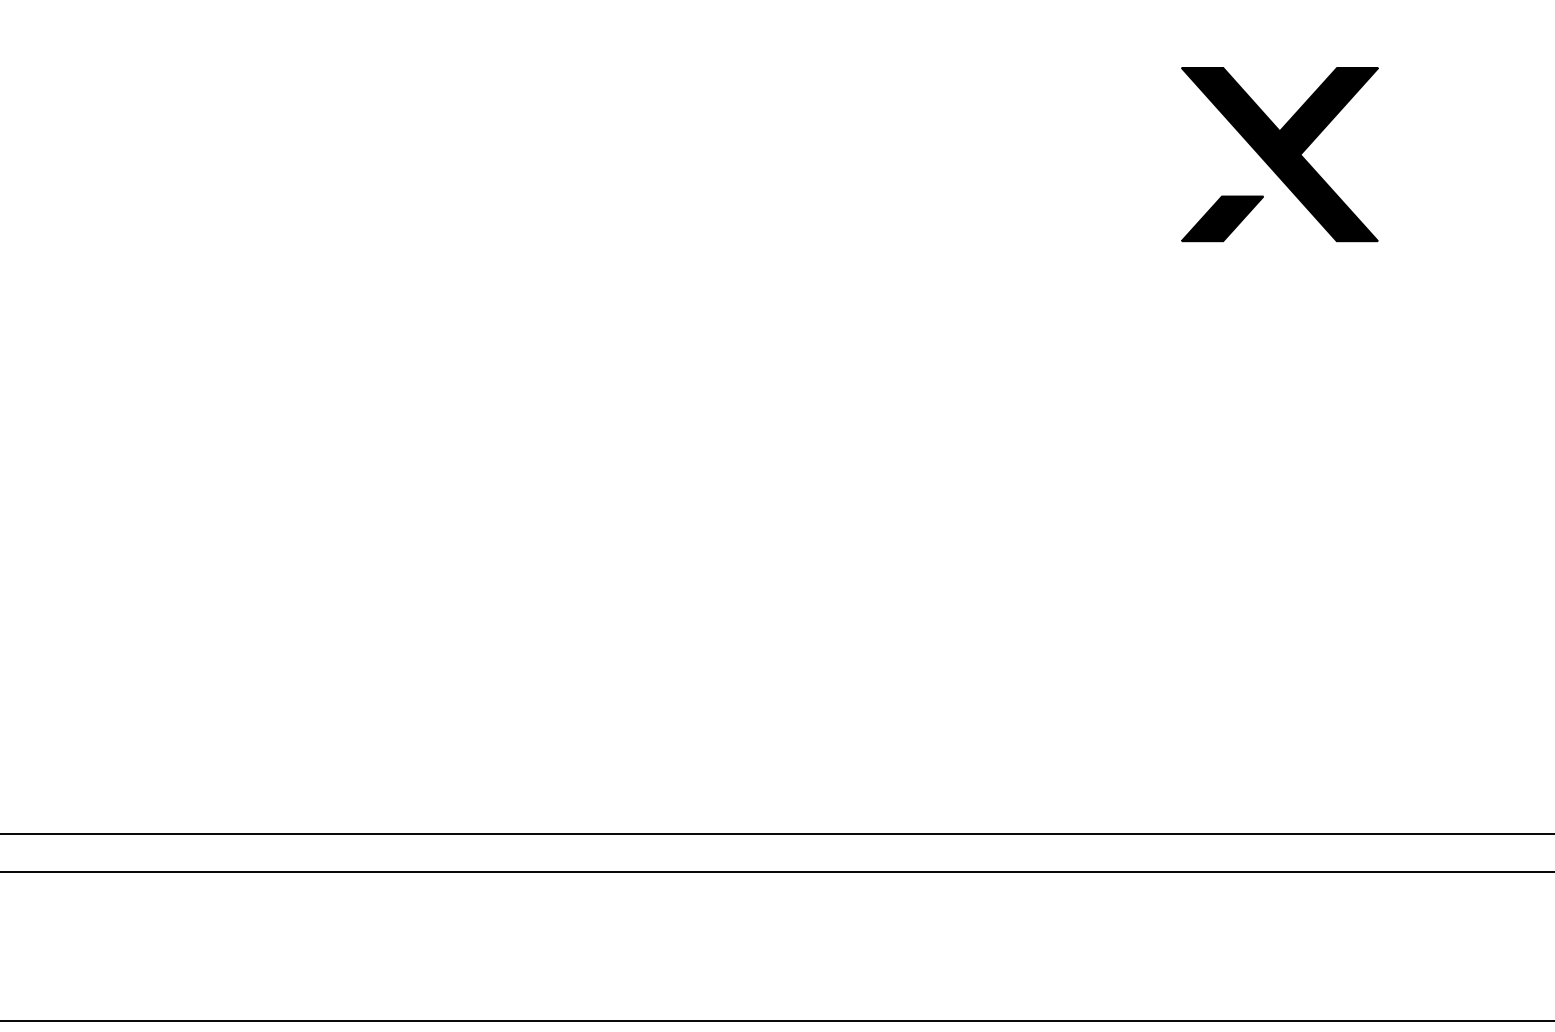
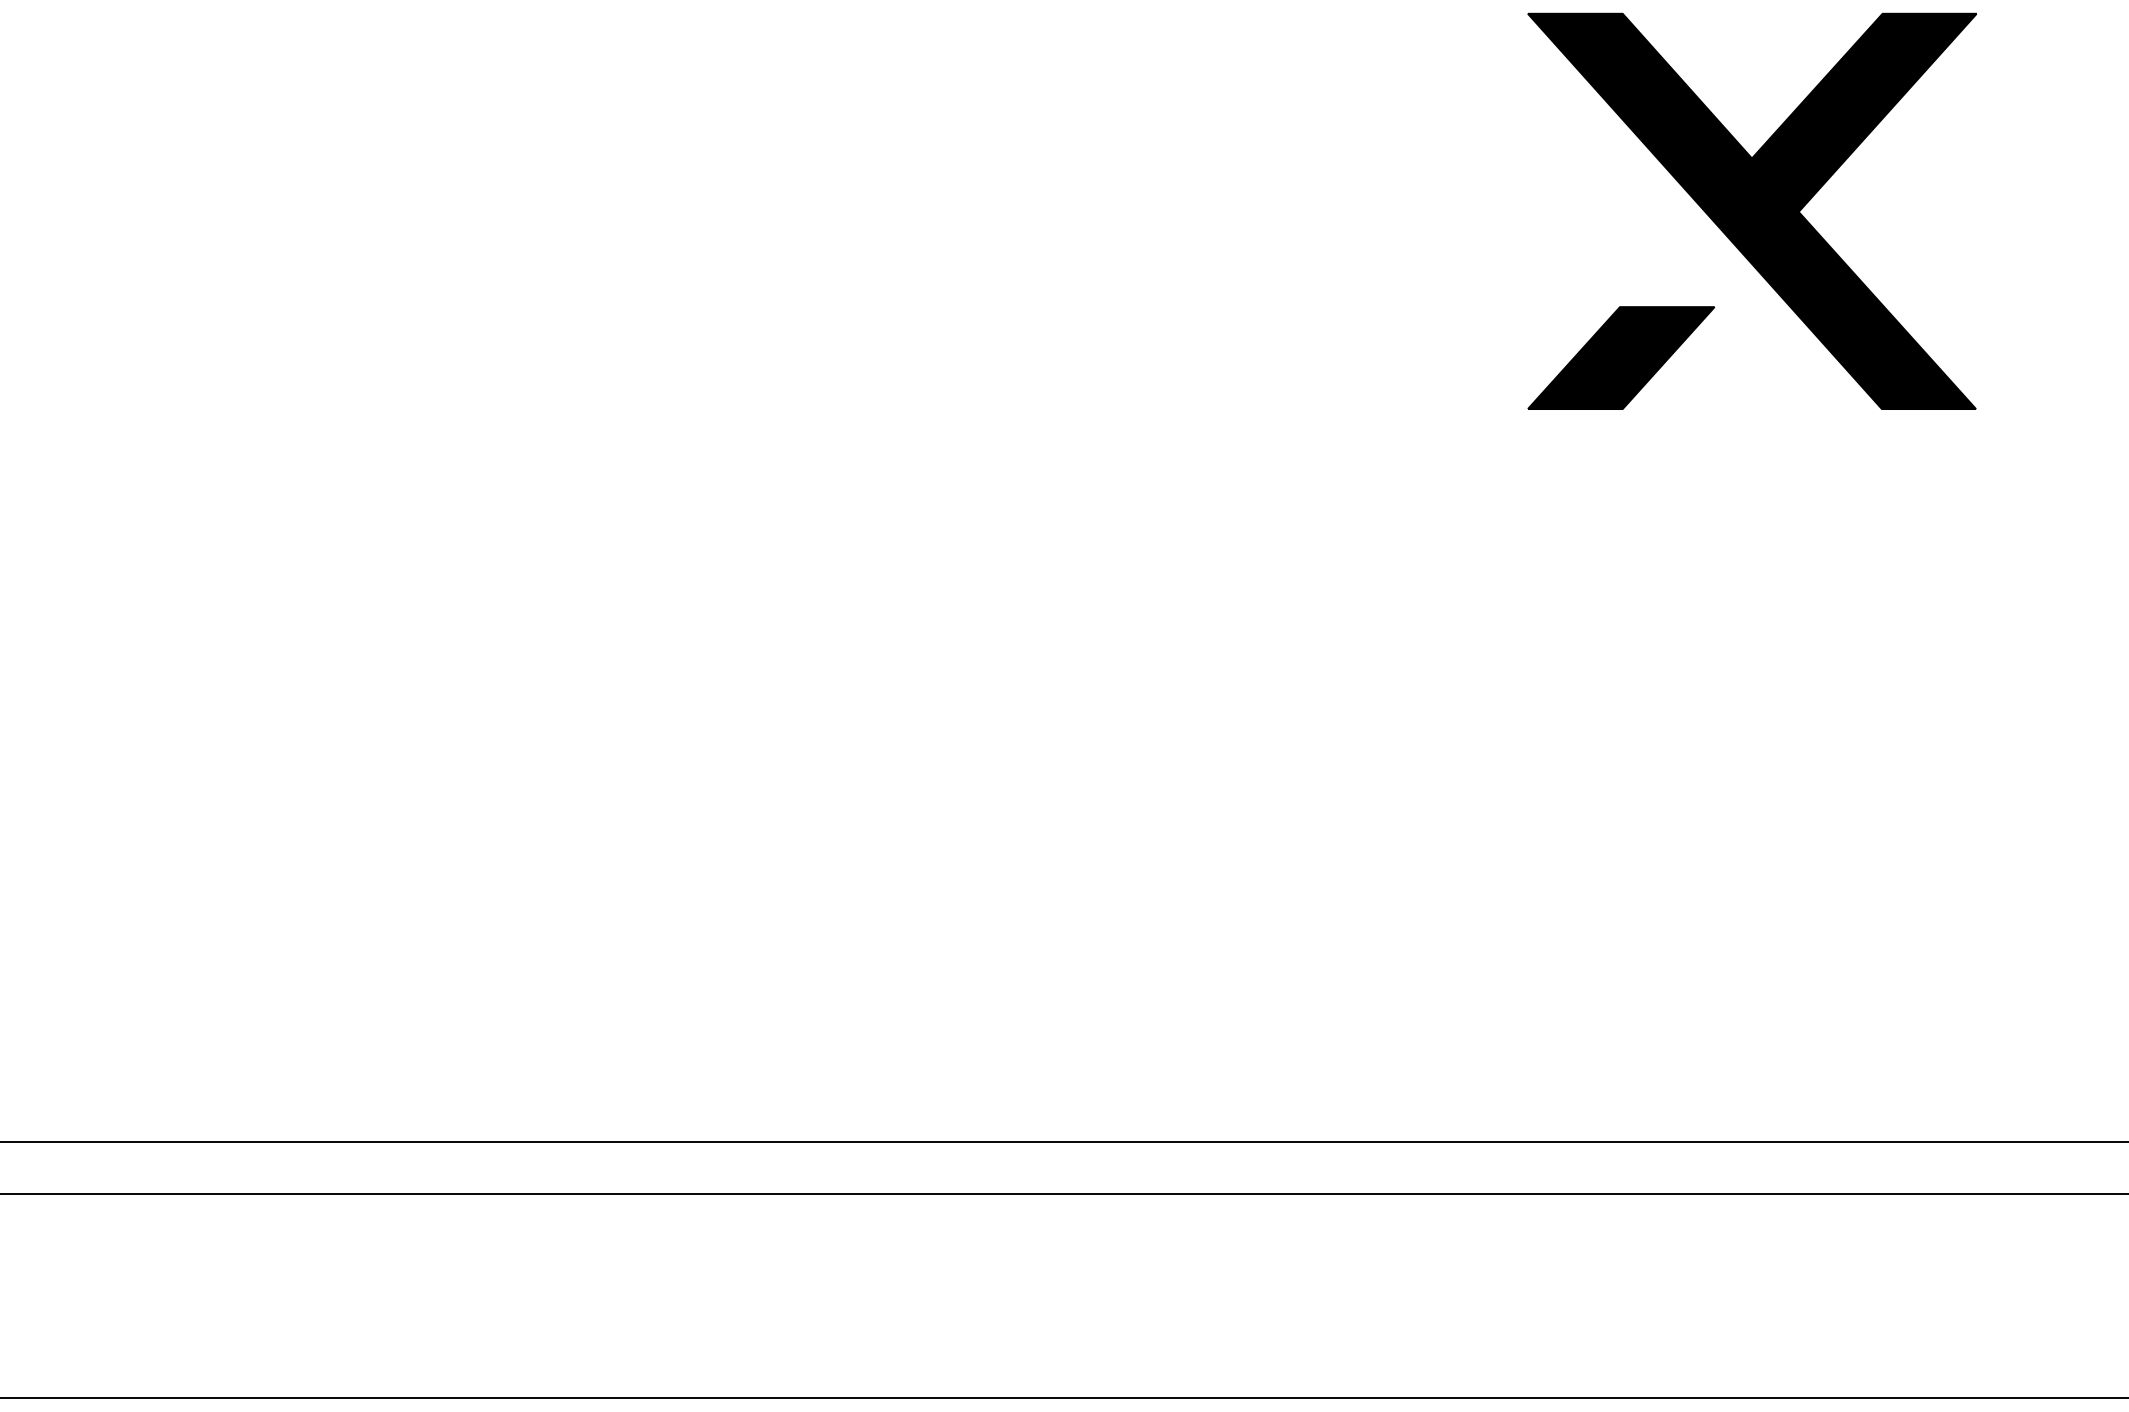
part: (1280, 154) -> (1752, 210), size x1.67

